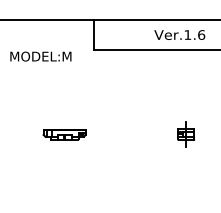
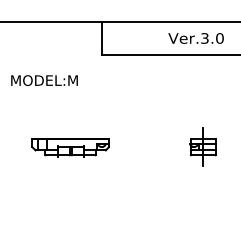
text: (194, 34) -> (212, 37), Ver.1.6 -> Ver.3.0
text: (40, 56) -> (44, 80), moved
part: (185, 134) -> (202, 147), size x1.43
part: (64, 135) -> (70, 148), size x1.67

